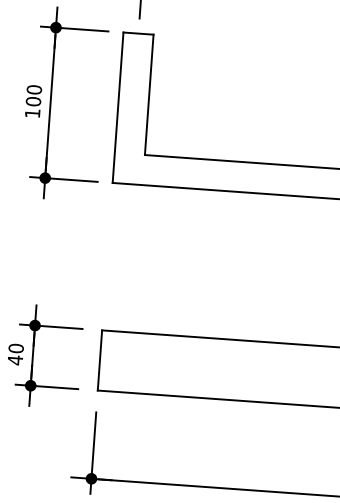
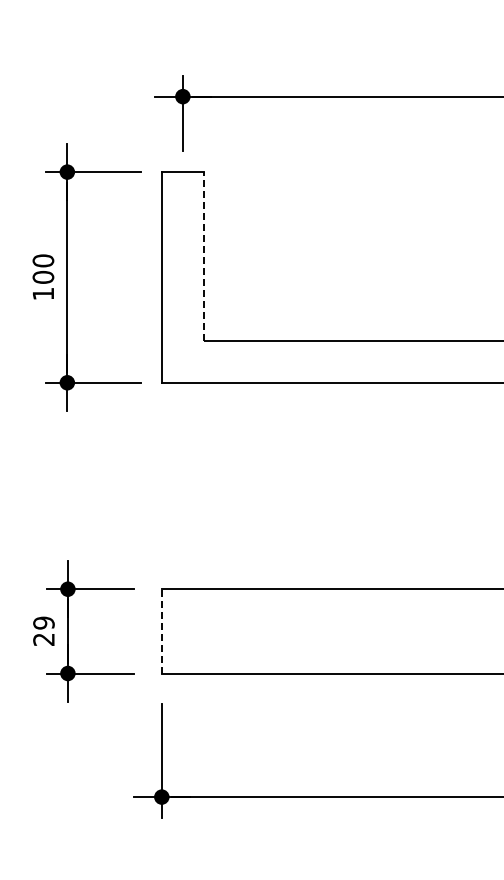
line: (148, 94) -> (203, 255), solid -> dashed
text: (15, 354) -> (43, 631), 40 -> 29
line: (99, 359) -> (161, 630), solid -> dashed

